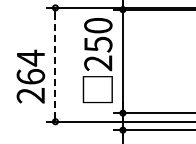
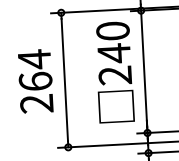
text: (98, 44) -> (114, 53), 250 -> 240
line: (55, 64) -> (64, 79), dashed -> solid
text: (30, 76) -> (35, 81), moved

